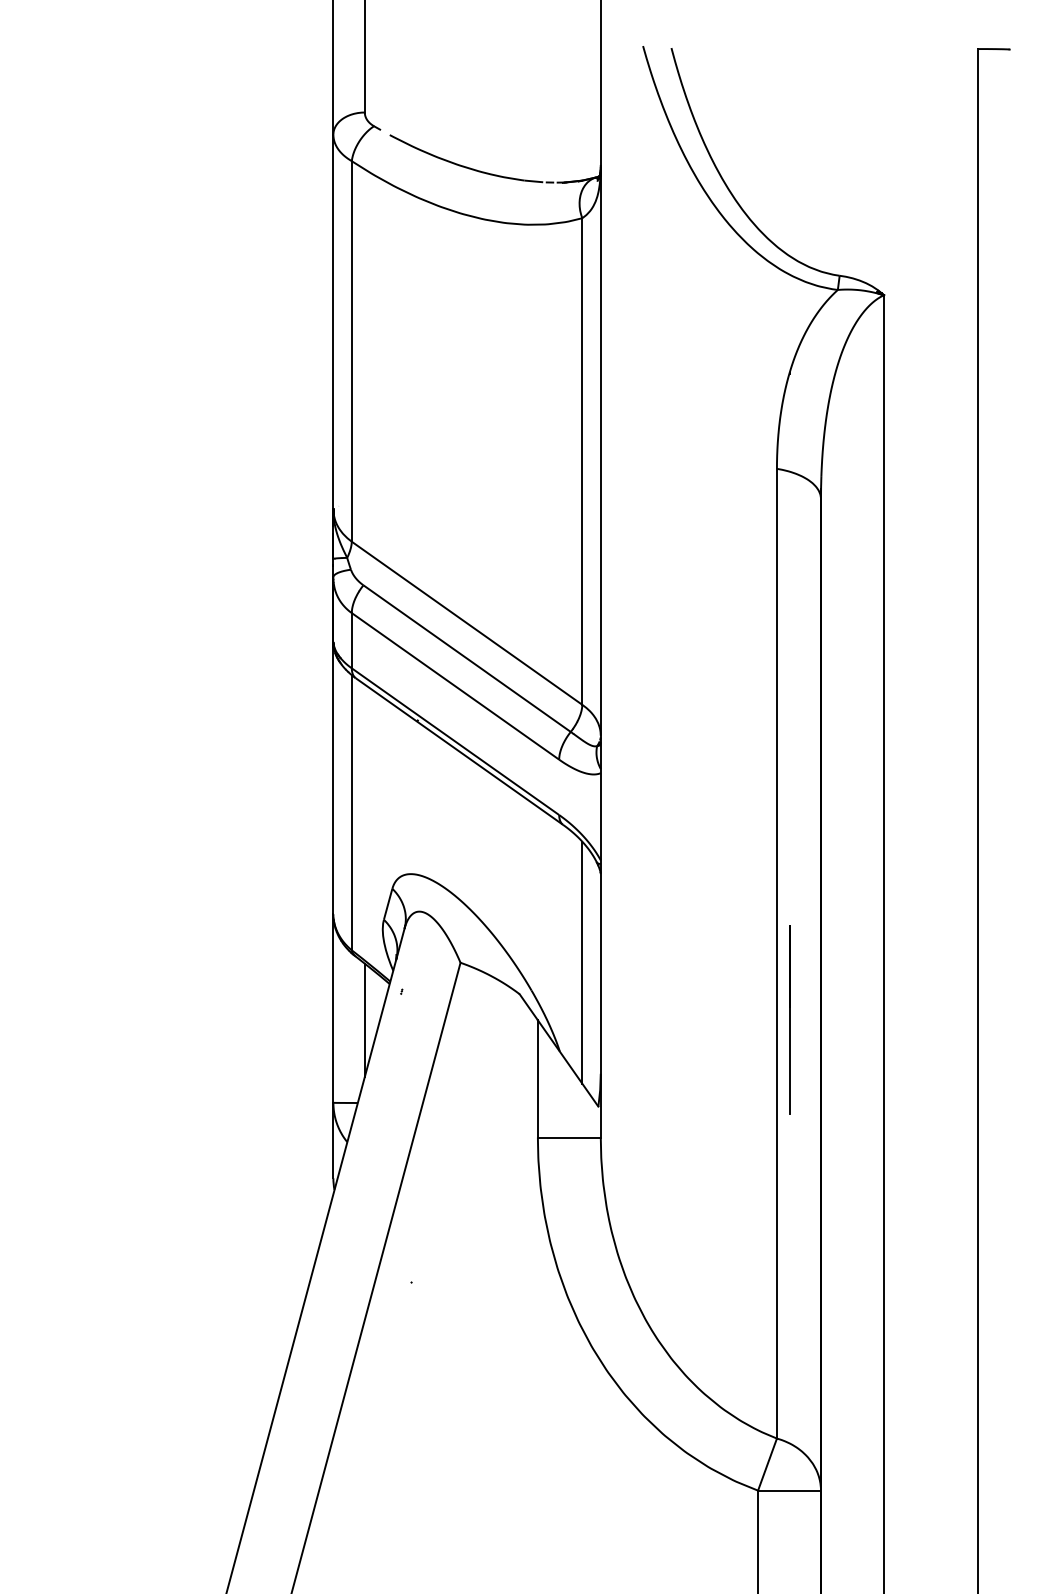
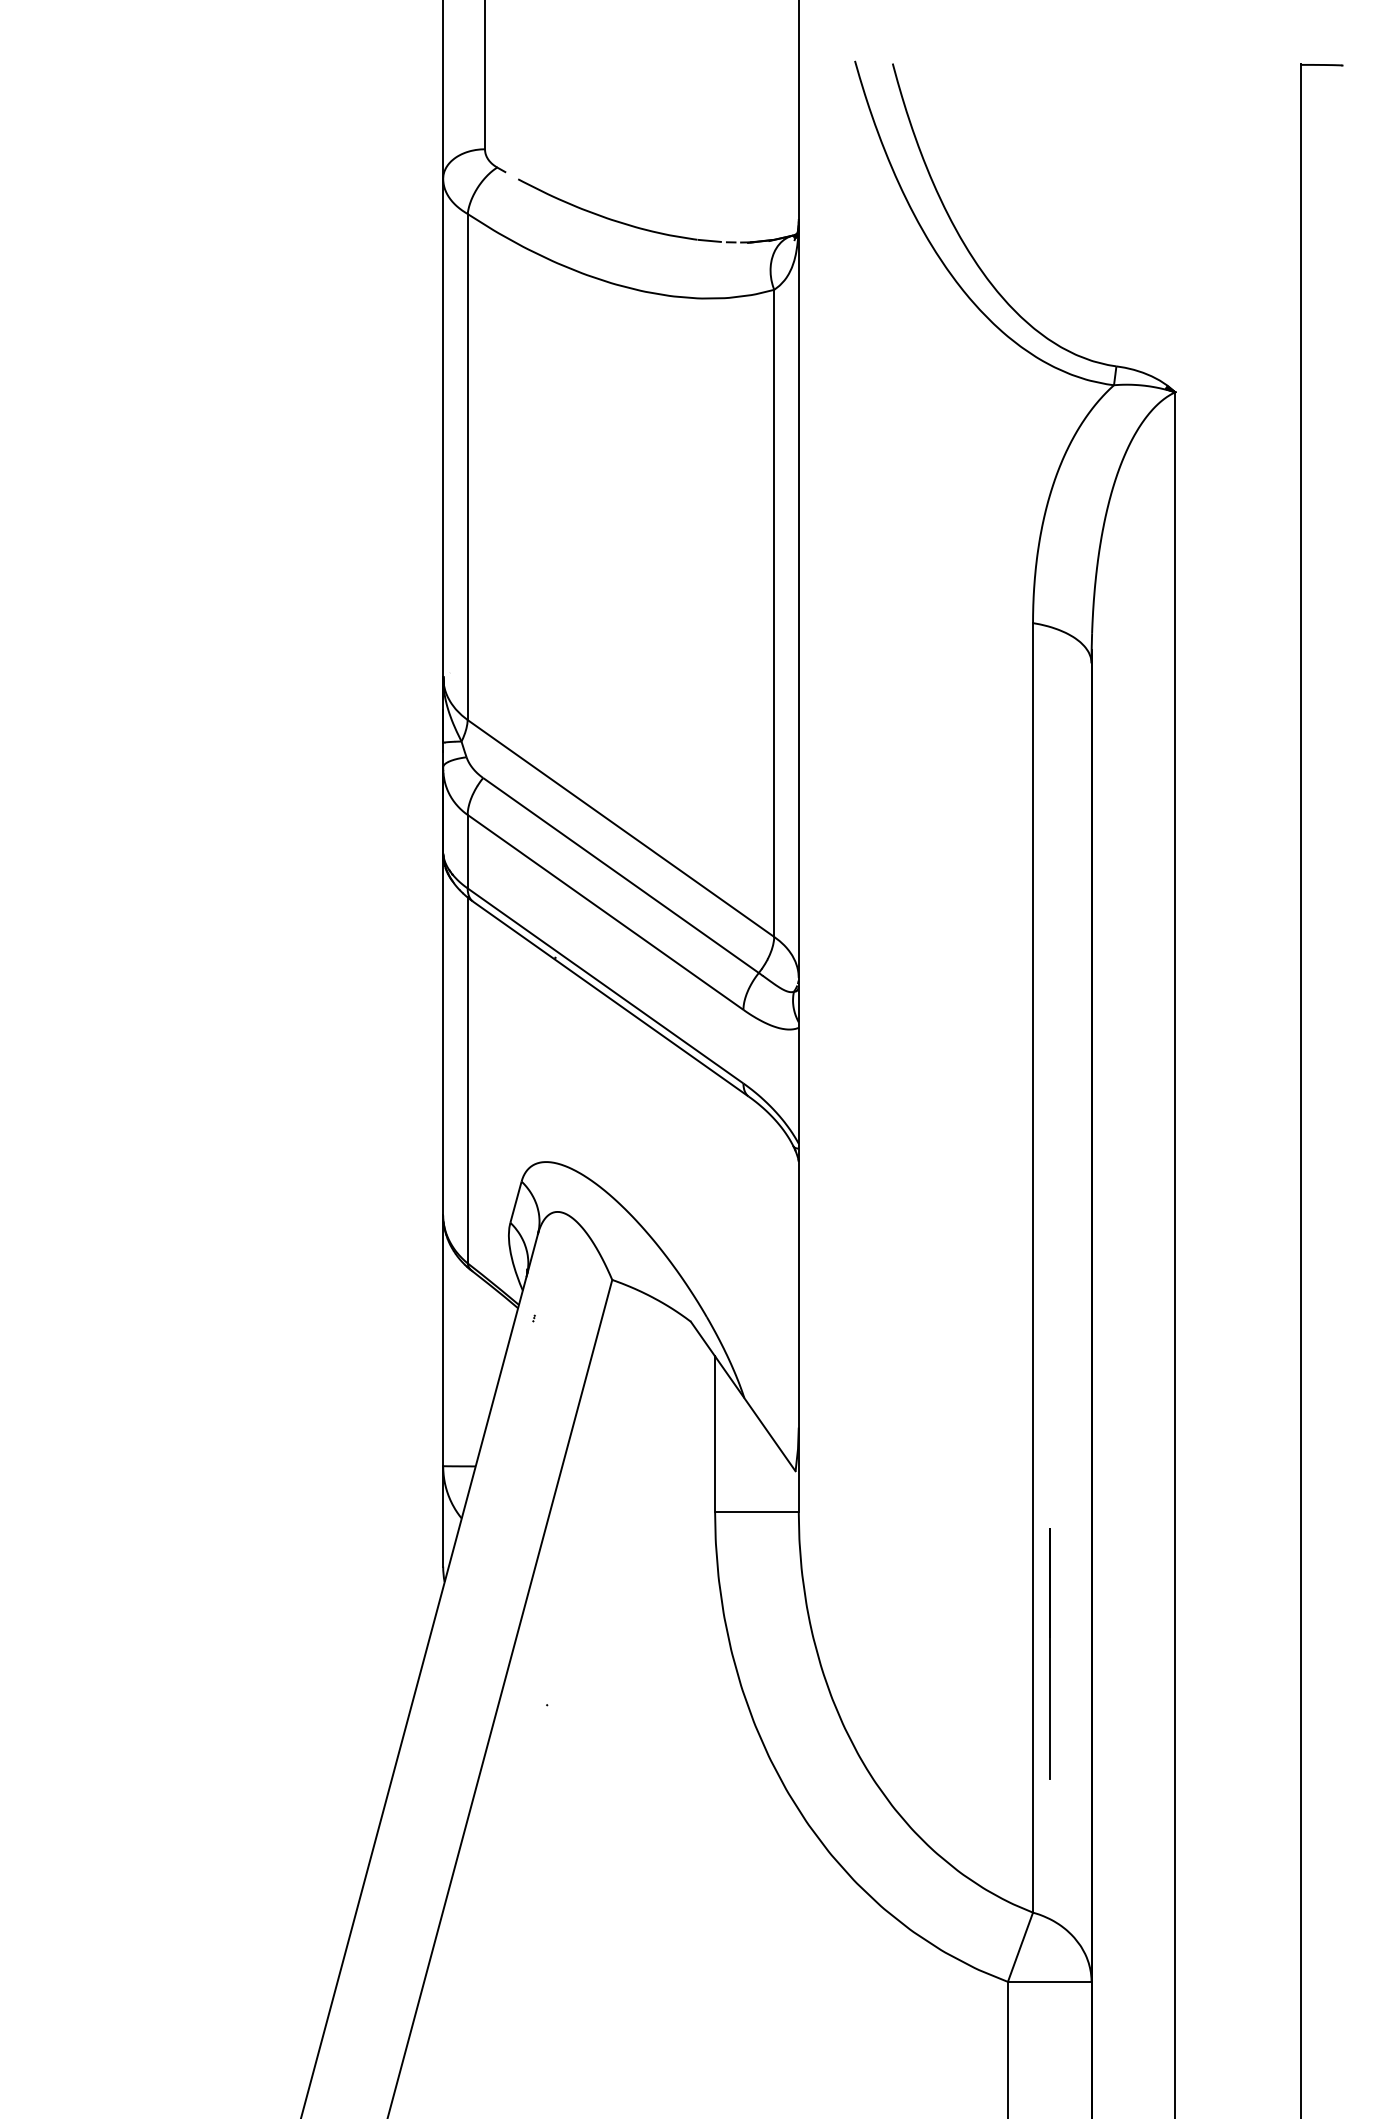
line: (582, 962) -> (774, 1279), removed
line: (789, 1019) -> (1049, 1653), moved
line: (365, 1020) -> (485, 1356), removed

